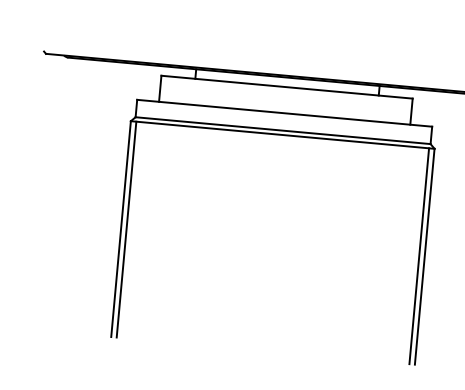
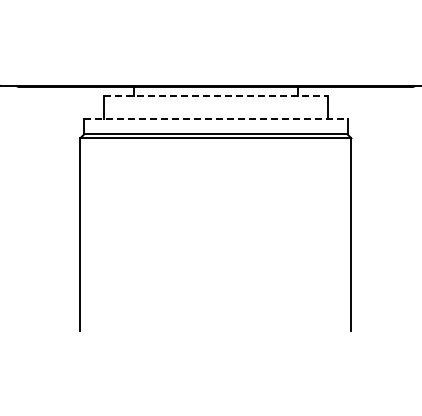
line: (287, 87) -> (216, 95), solid -> dashed
line: (284, 112) -> (215, 118), solid -> dashed
line: (126, 229) -> (85, 234), removed
line: (419, 256) -> (346, 234), removed

